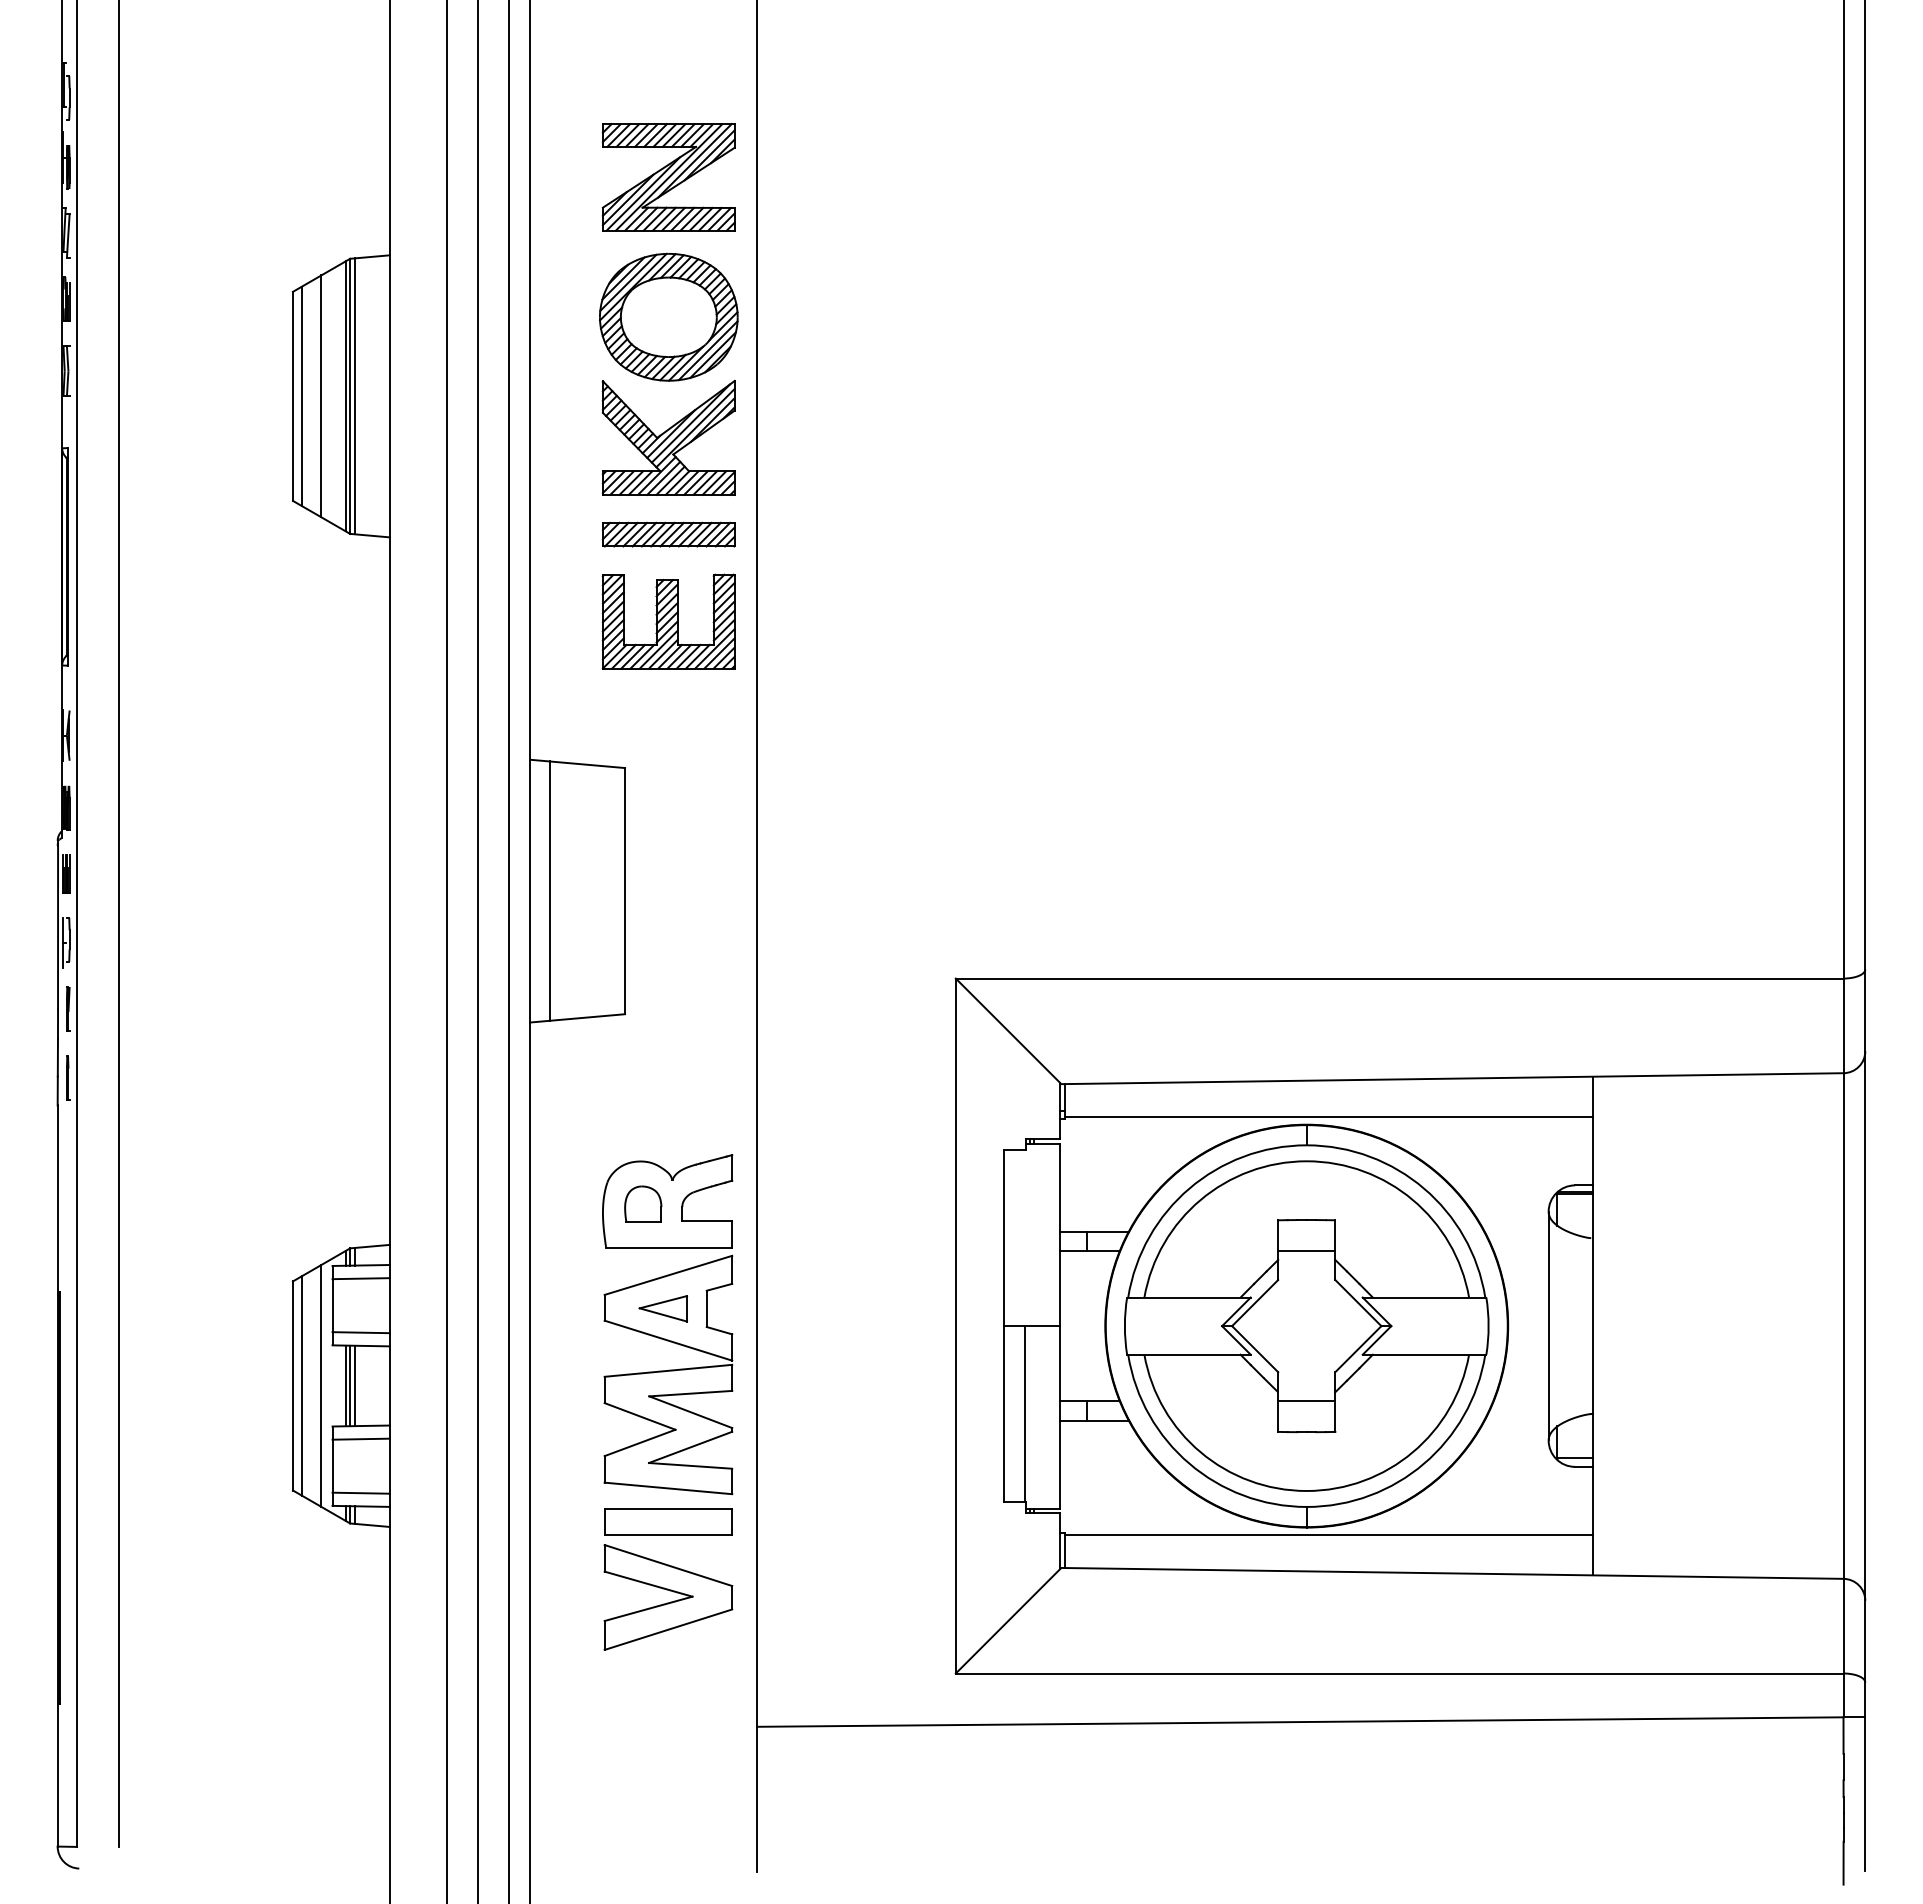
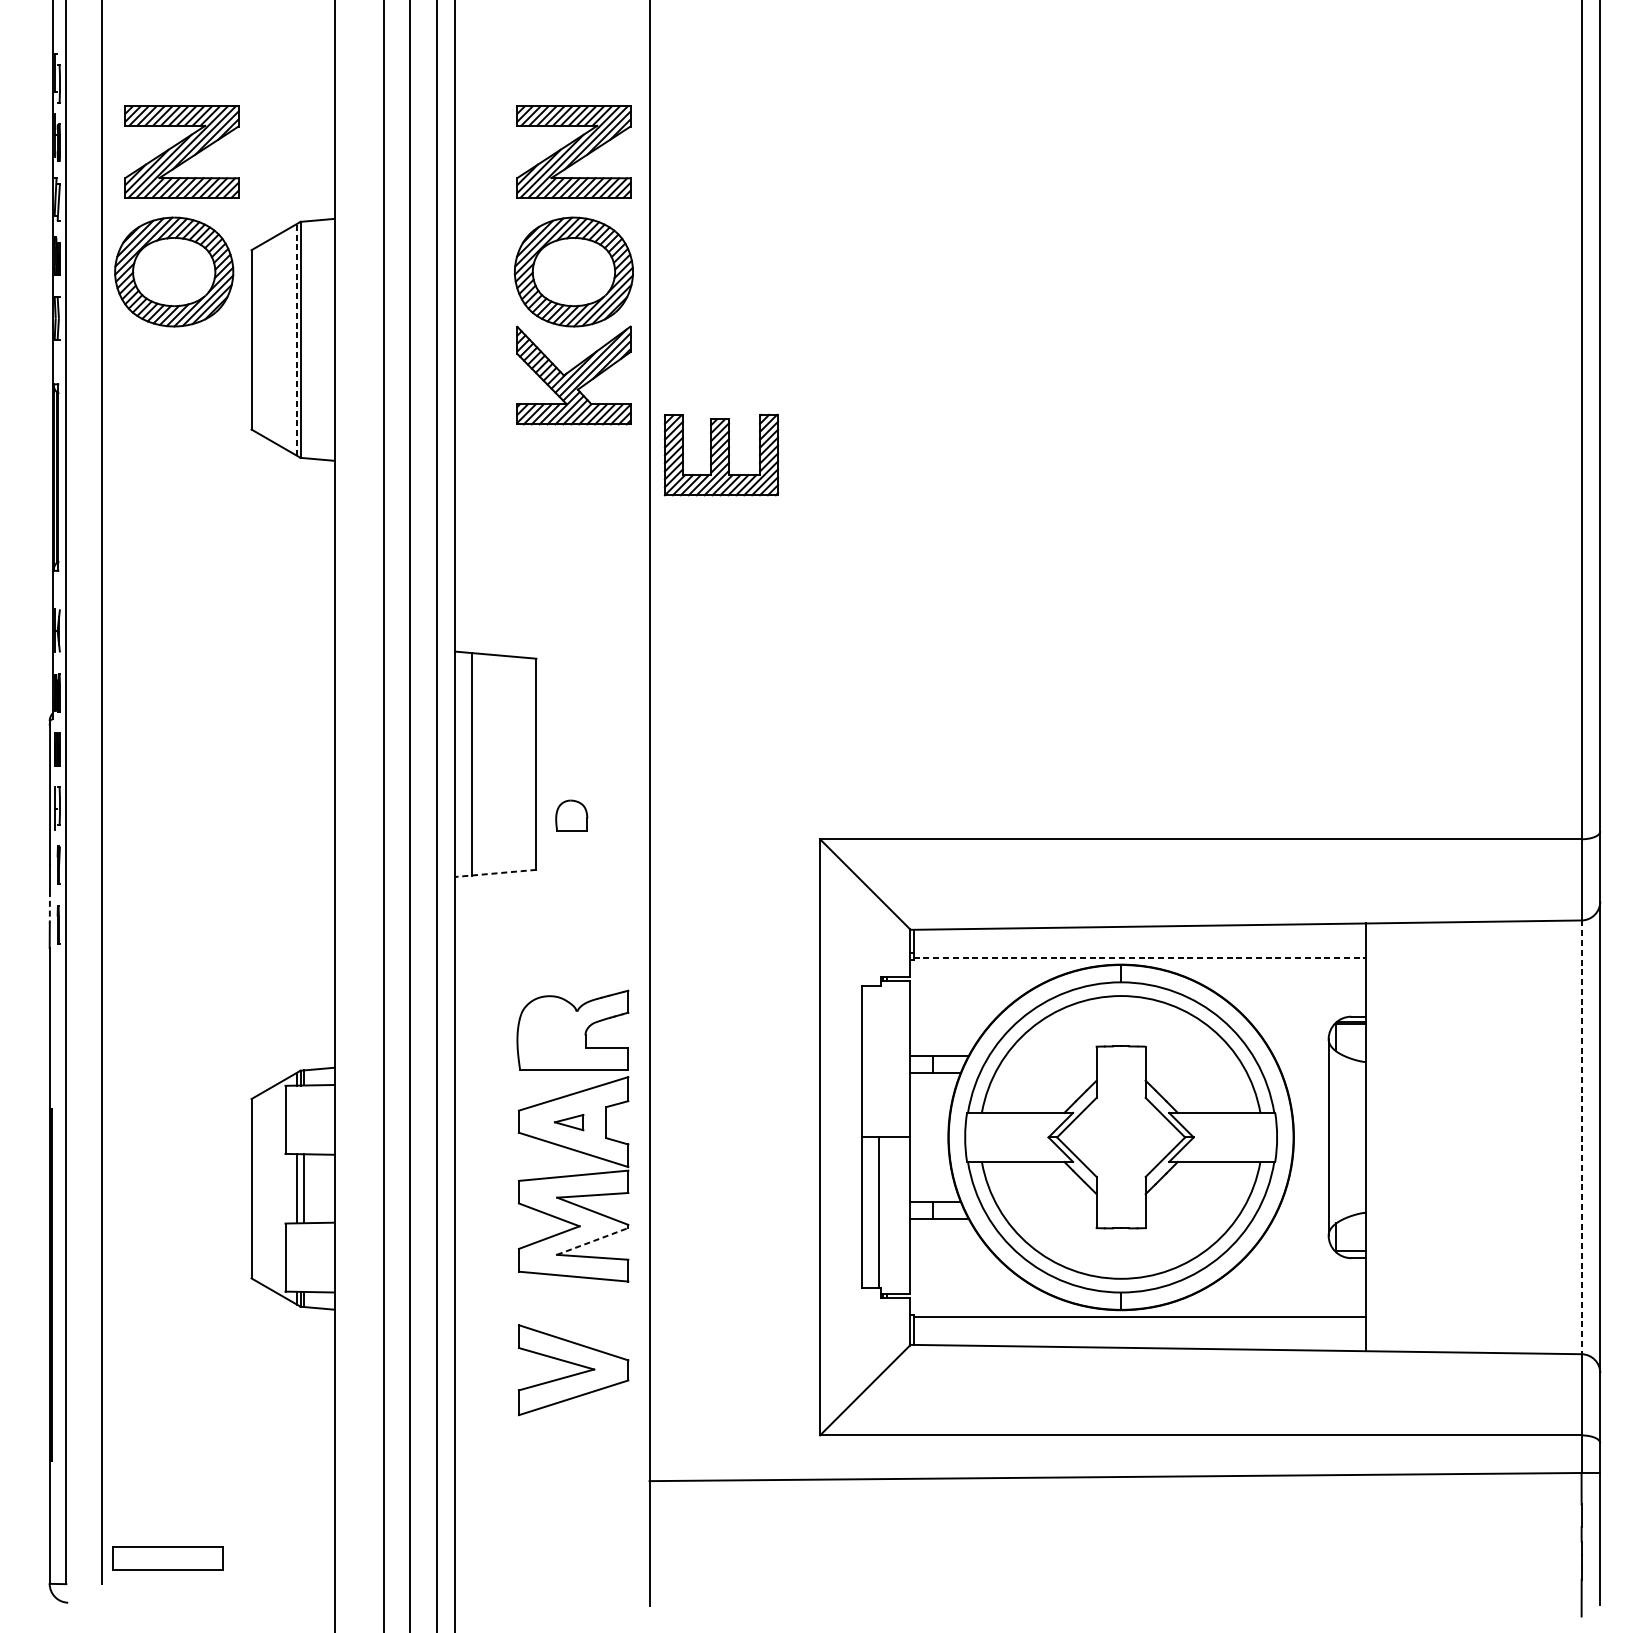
part: (211, 177) -> (181, 152), added
part: (202, 316) -> (173, 271), added
line: (345, 395) -> (296, 339), solid -> dashed
line: (301, 396) -> (258, 339), removed
line: (321, 396) -> (276, 339), removed
line: (354, 396) -> (304, 339), removed
part: (668, 534) -> (573, 458), removed
part: (668, 621) -> (721, 454), moved
line: (577, 1018) -> (495, 873), solid -> dashed
line: (57, 1057) -> (49, 906), solid -> dashed
line: (1328, 1117) -> (1139, 958), solid -> dashed
part: (643, 1203) -> (571, 815), moved
line: (1306, 1251) -> (1120, 1073), removed
line: (360, 1278) -> (309, 1096), removed
part: (662, 1308) -> (568, 1122), size x0.7
line: (1843, 1326) -> (1581, 1137), solid -> dashed
line: (360, 1332) -> (309, 1142), removed
line: (301, 1385) -> (258, 1188), removed
line: (321, 1385) -> (276, 1188), removed
line: (350, 1385) -> (300, 1188), removed
line: (1306, 1400) -> (1120, 1201), removed
line: (360, 1438) -> (309, 1233), removed
line: (691, 1447) -> (593, 1241), solid -> dashed
line: (360, 1492) -> (309, 1280), removed
part: (668, 1521) -> (167, 1558), moved

